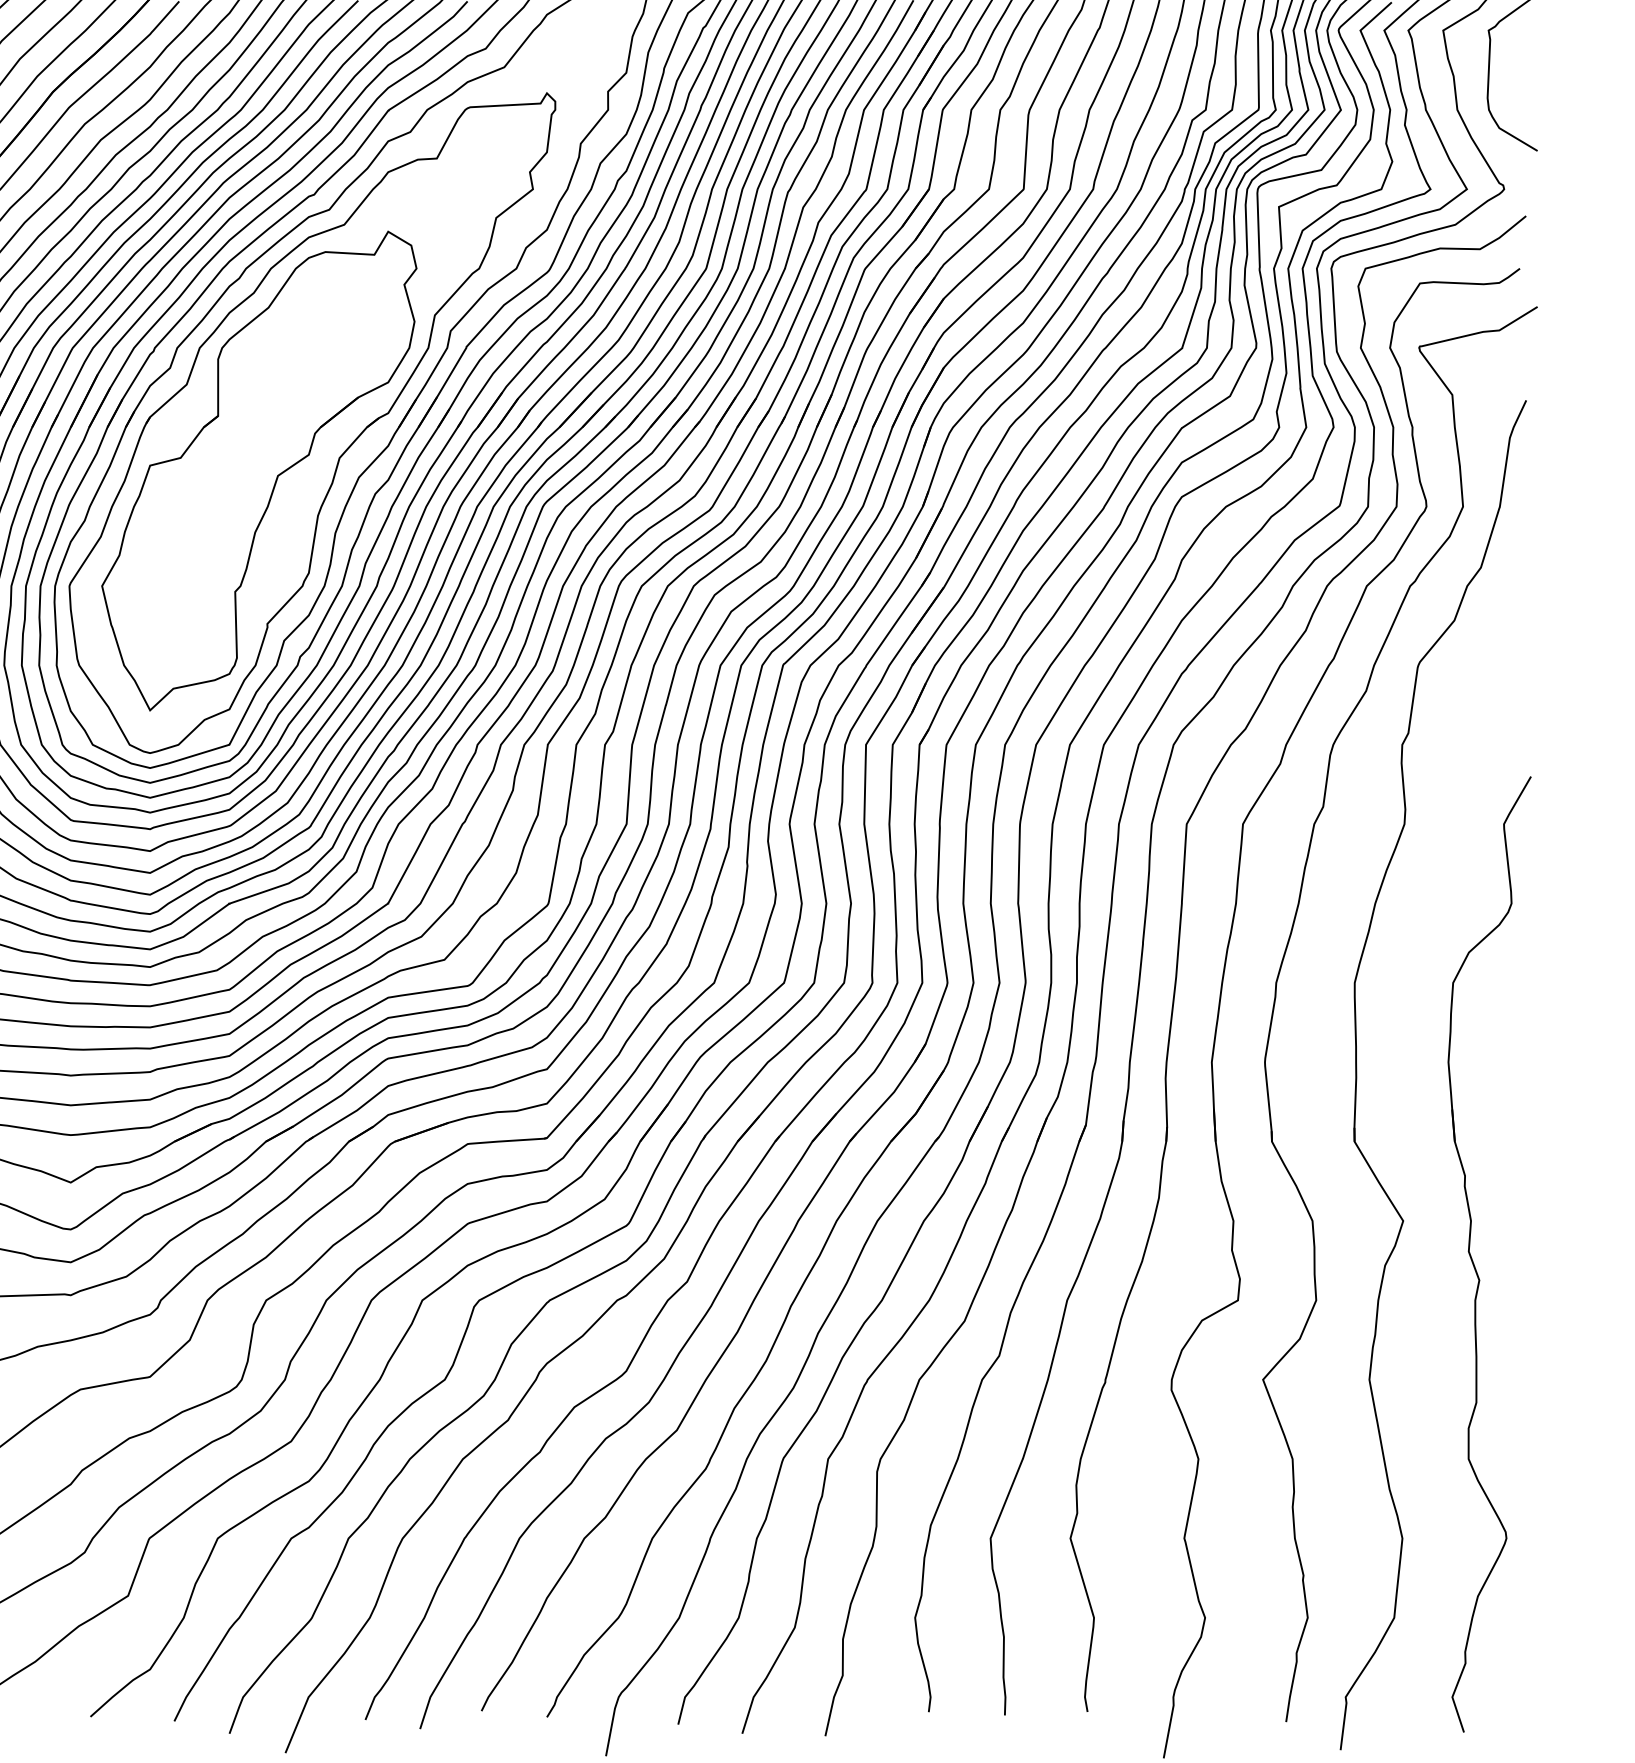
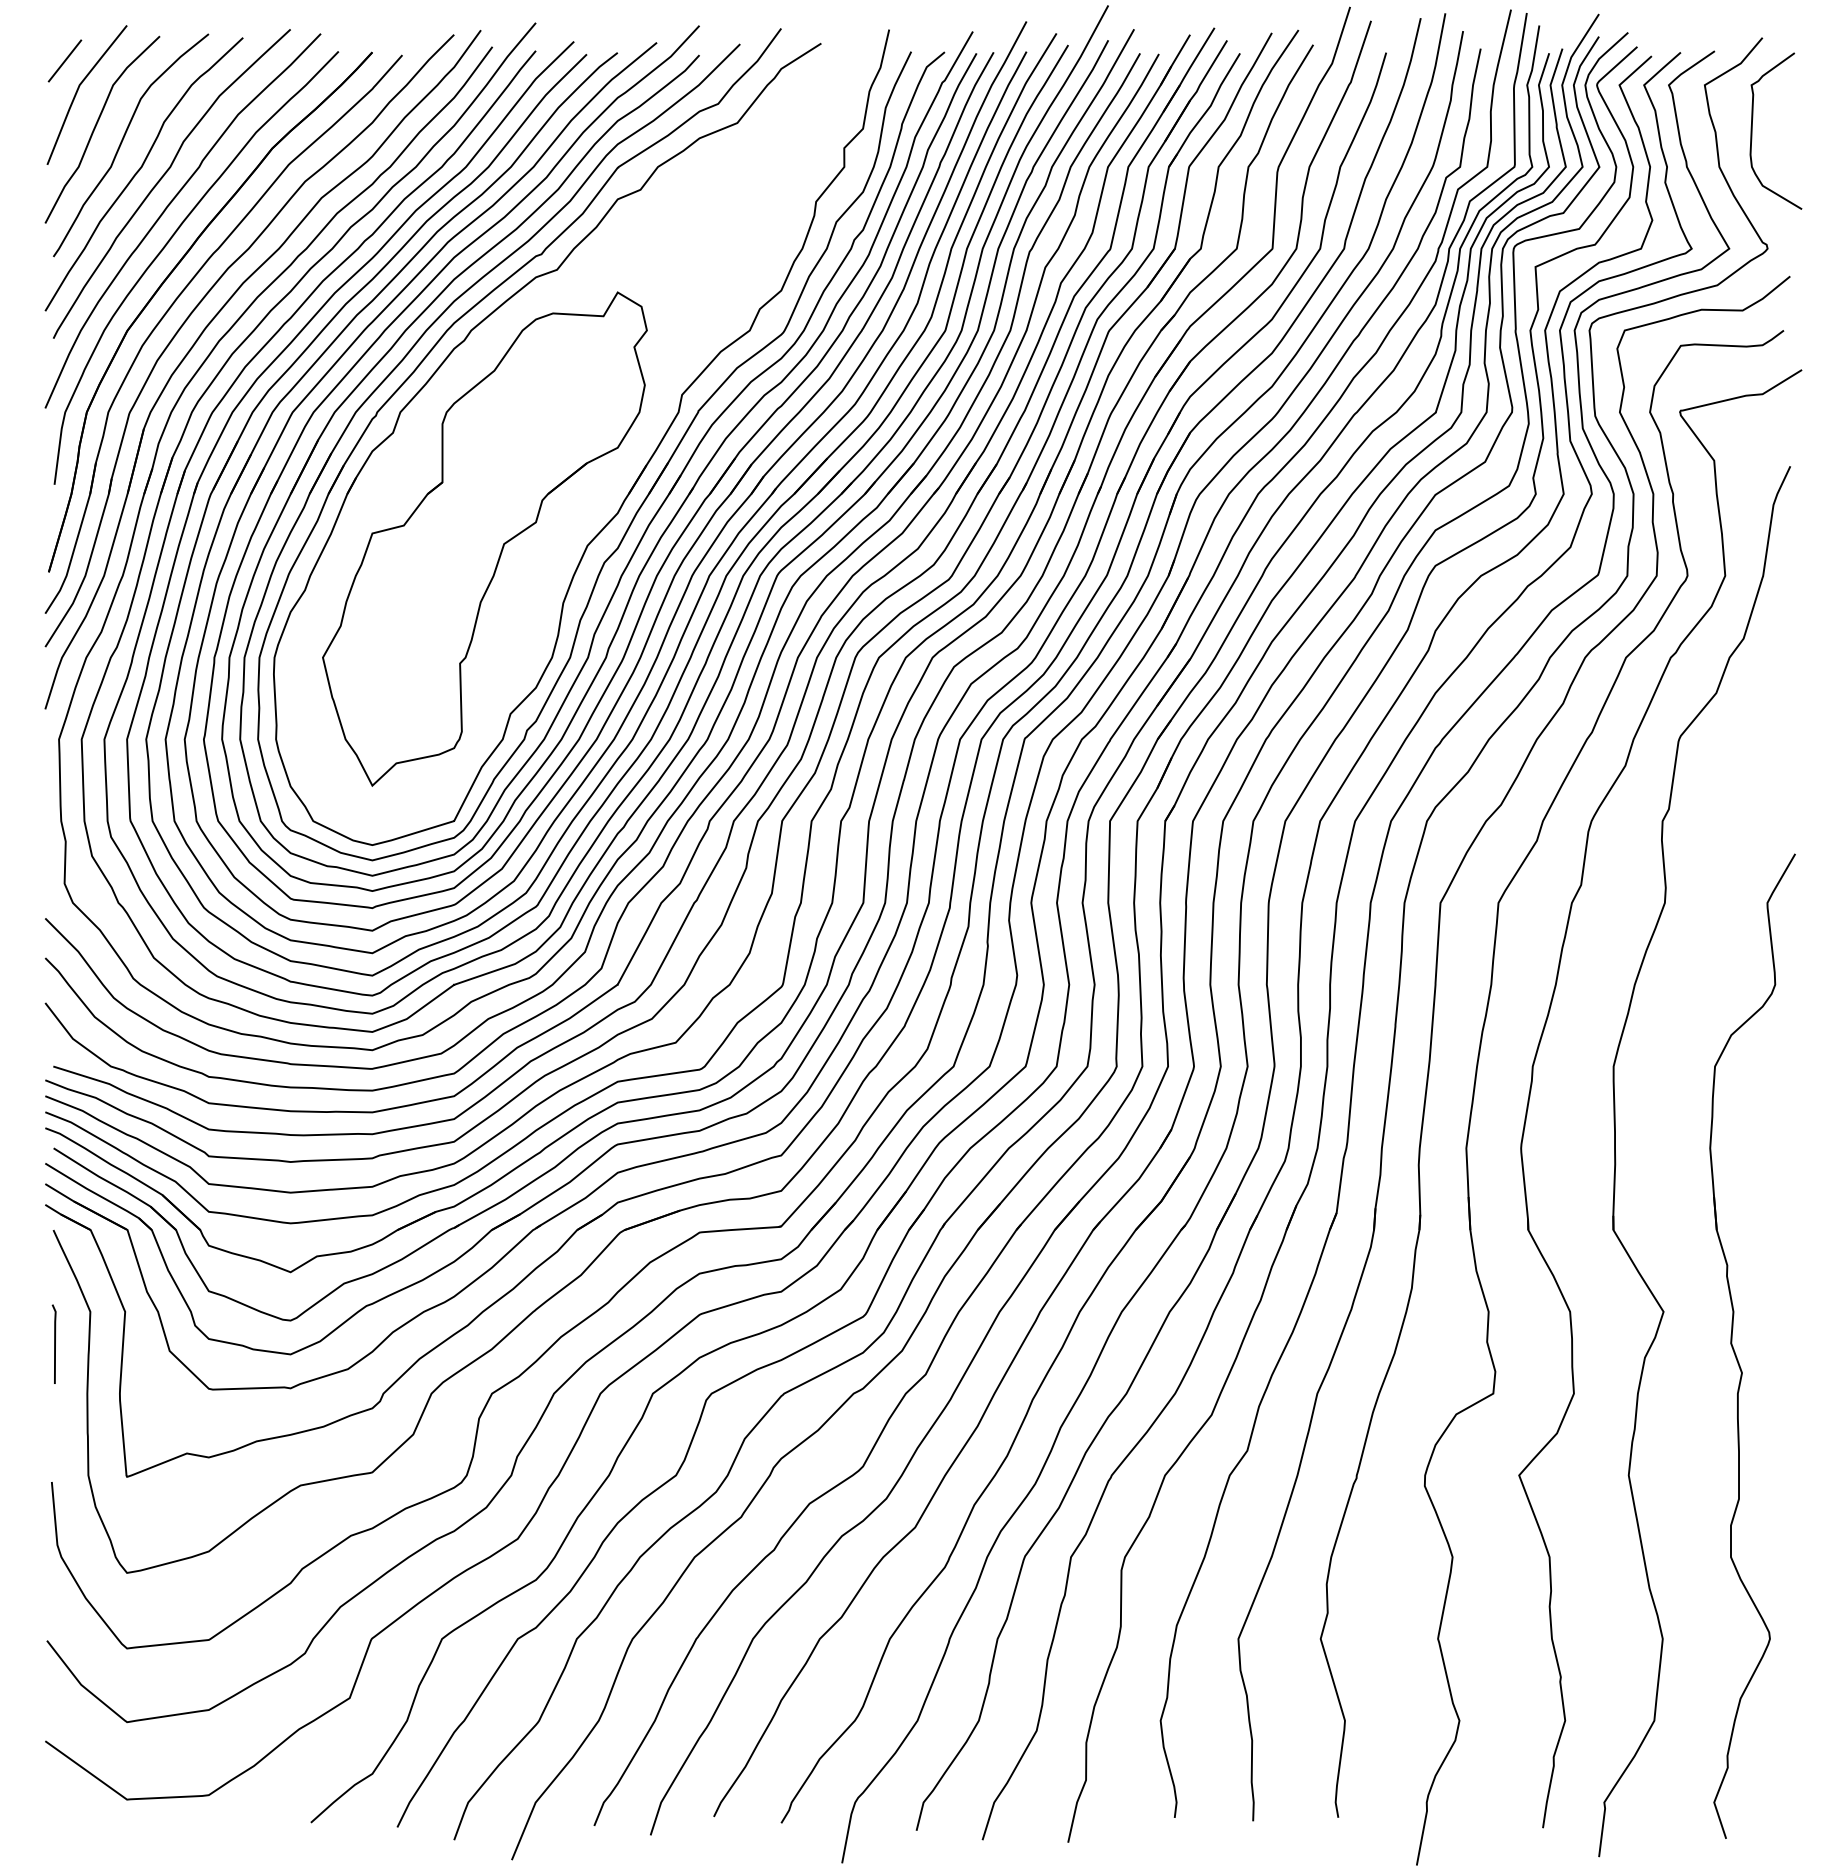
part: (312, 422) -> (539, 489), removed

